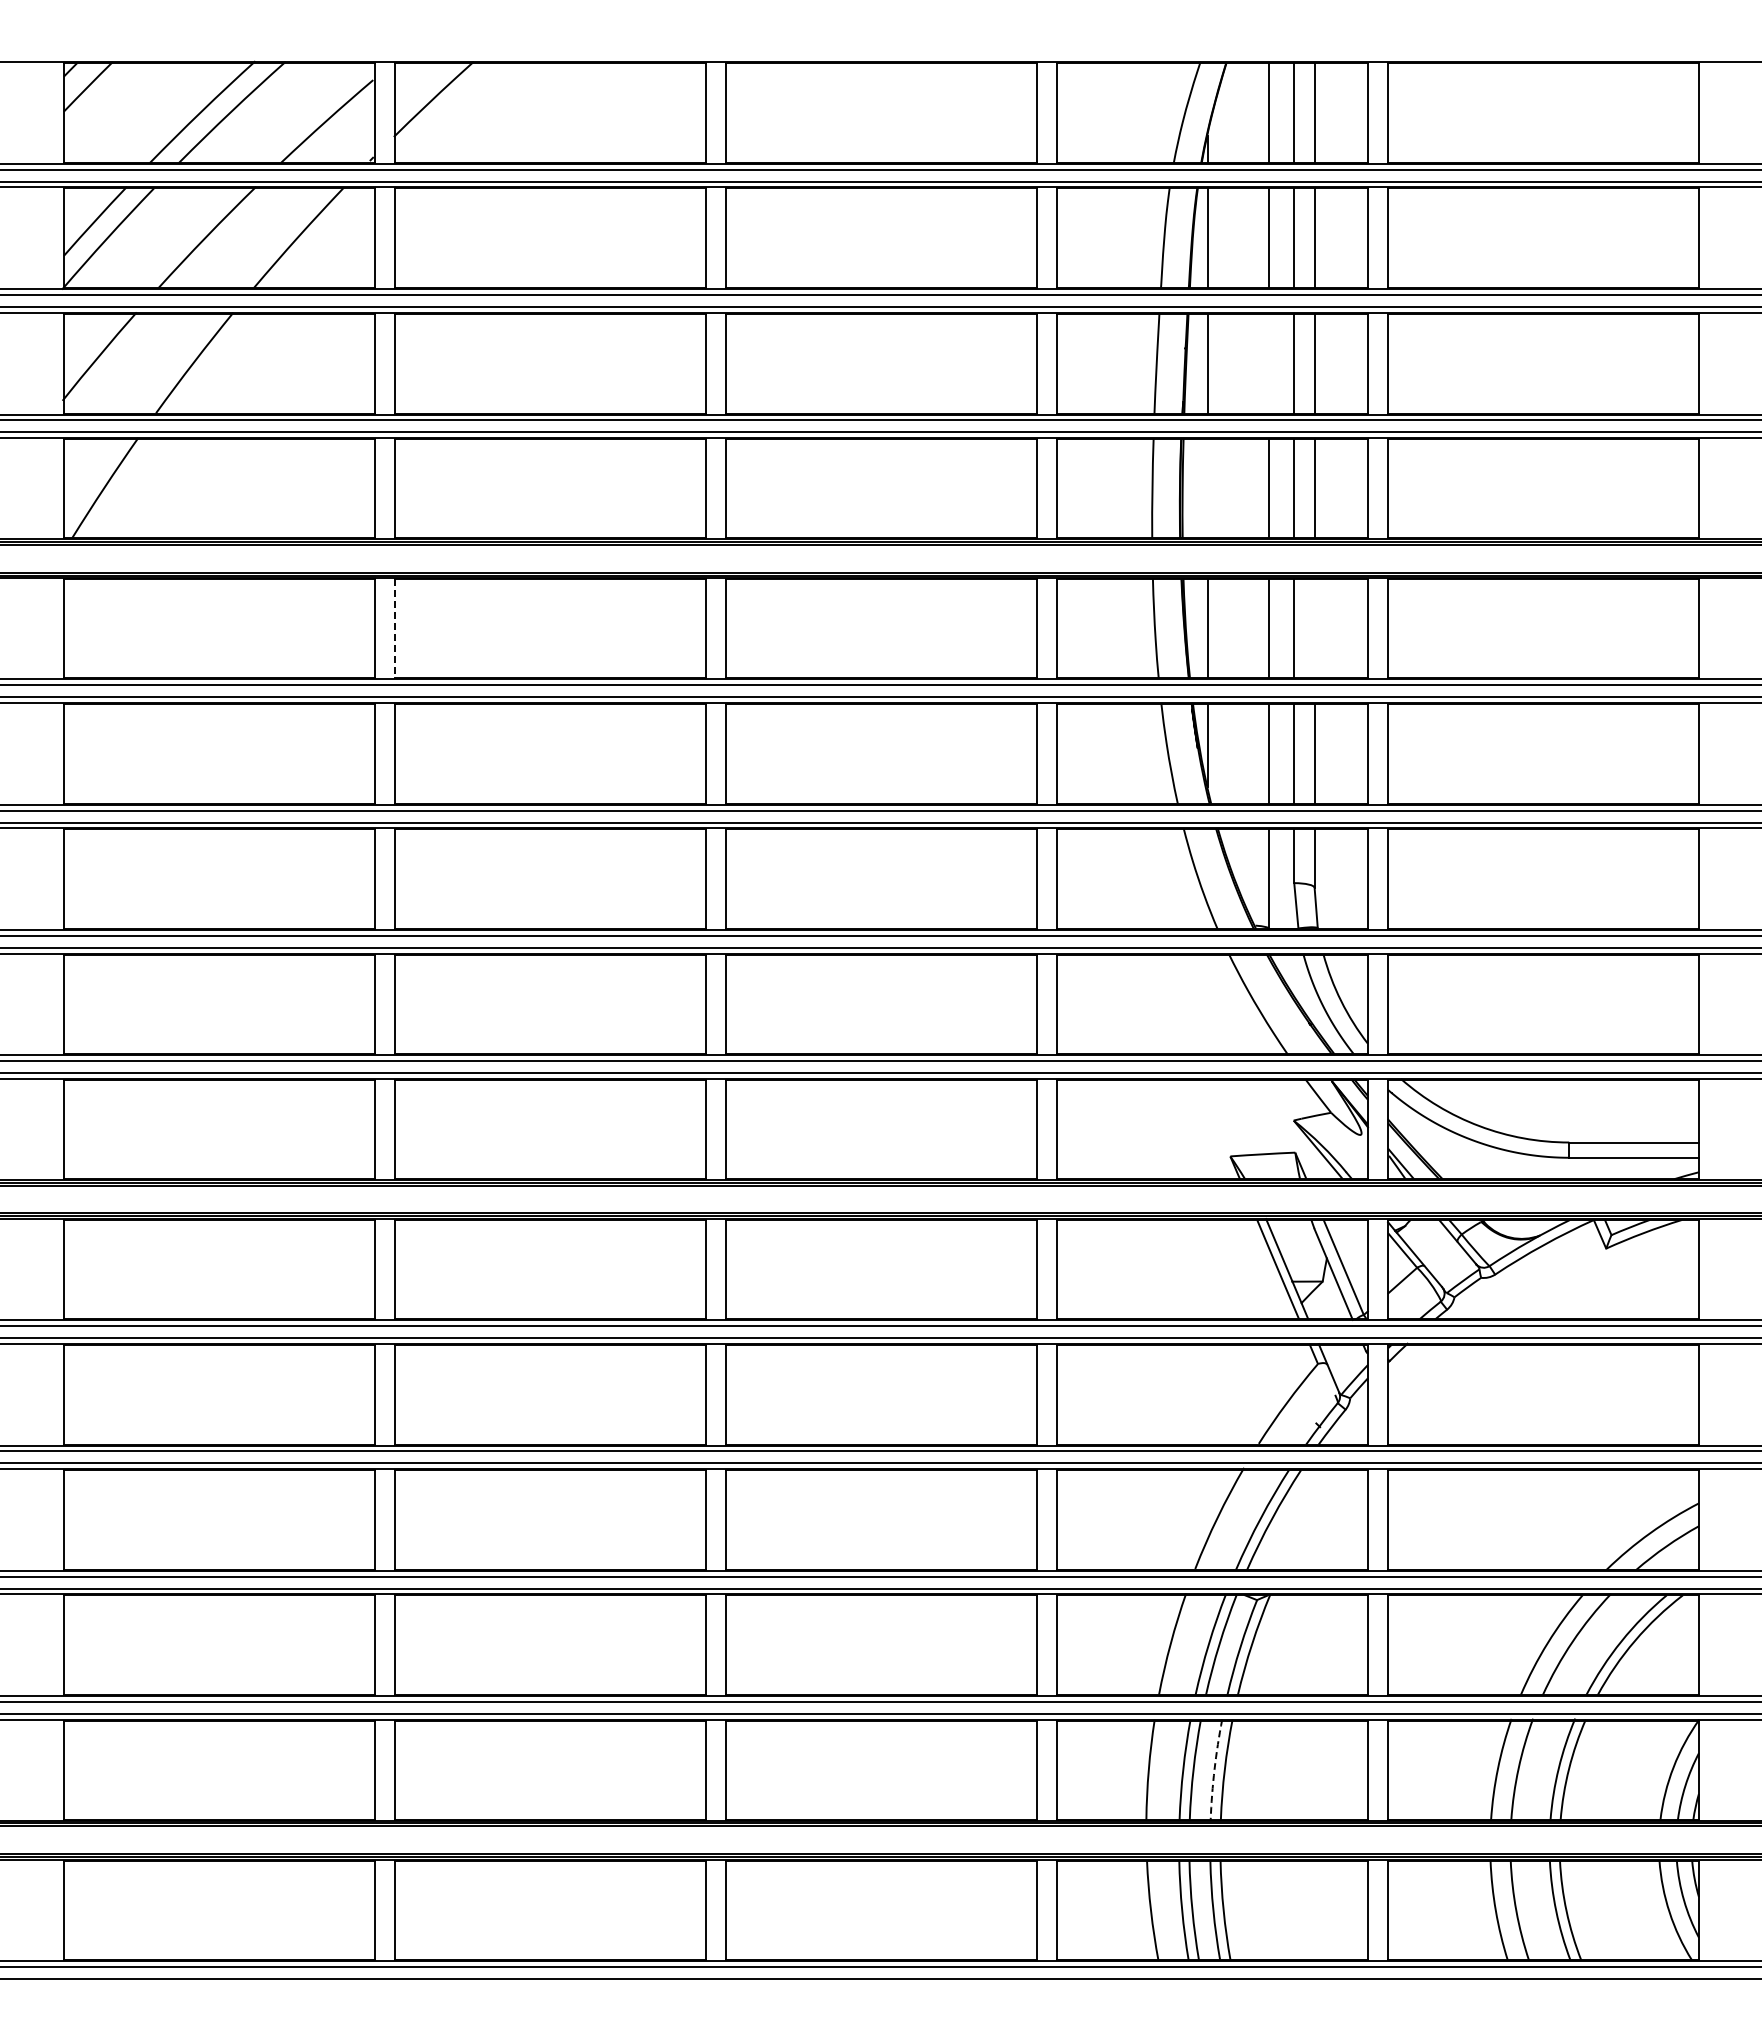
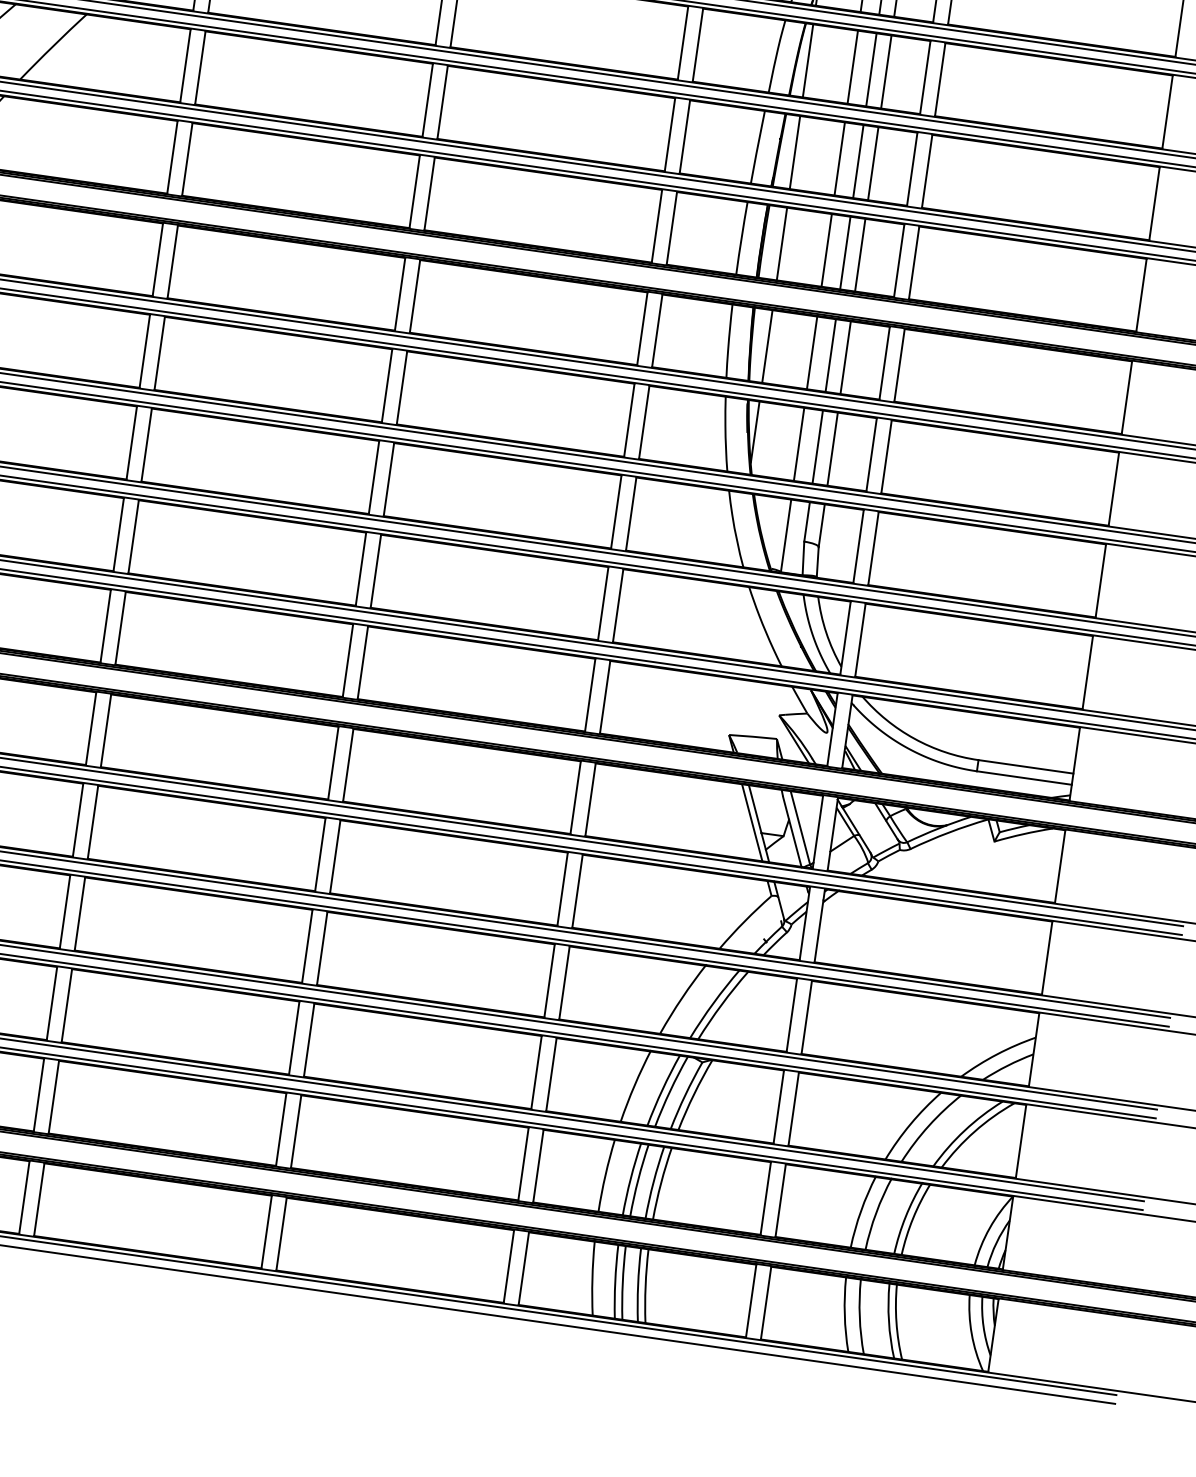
line: (1268, 363) -> (839, 158), added
line: (1207, 488) -> (781, 243), added
line: (395, 628) -> (173, 261), dashed -> solid
line: (1314, 628) -> (845, 357), added
arc: (1214, 1769) -> (653, 1181), dashed -> solid

